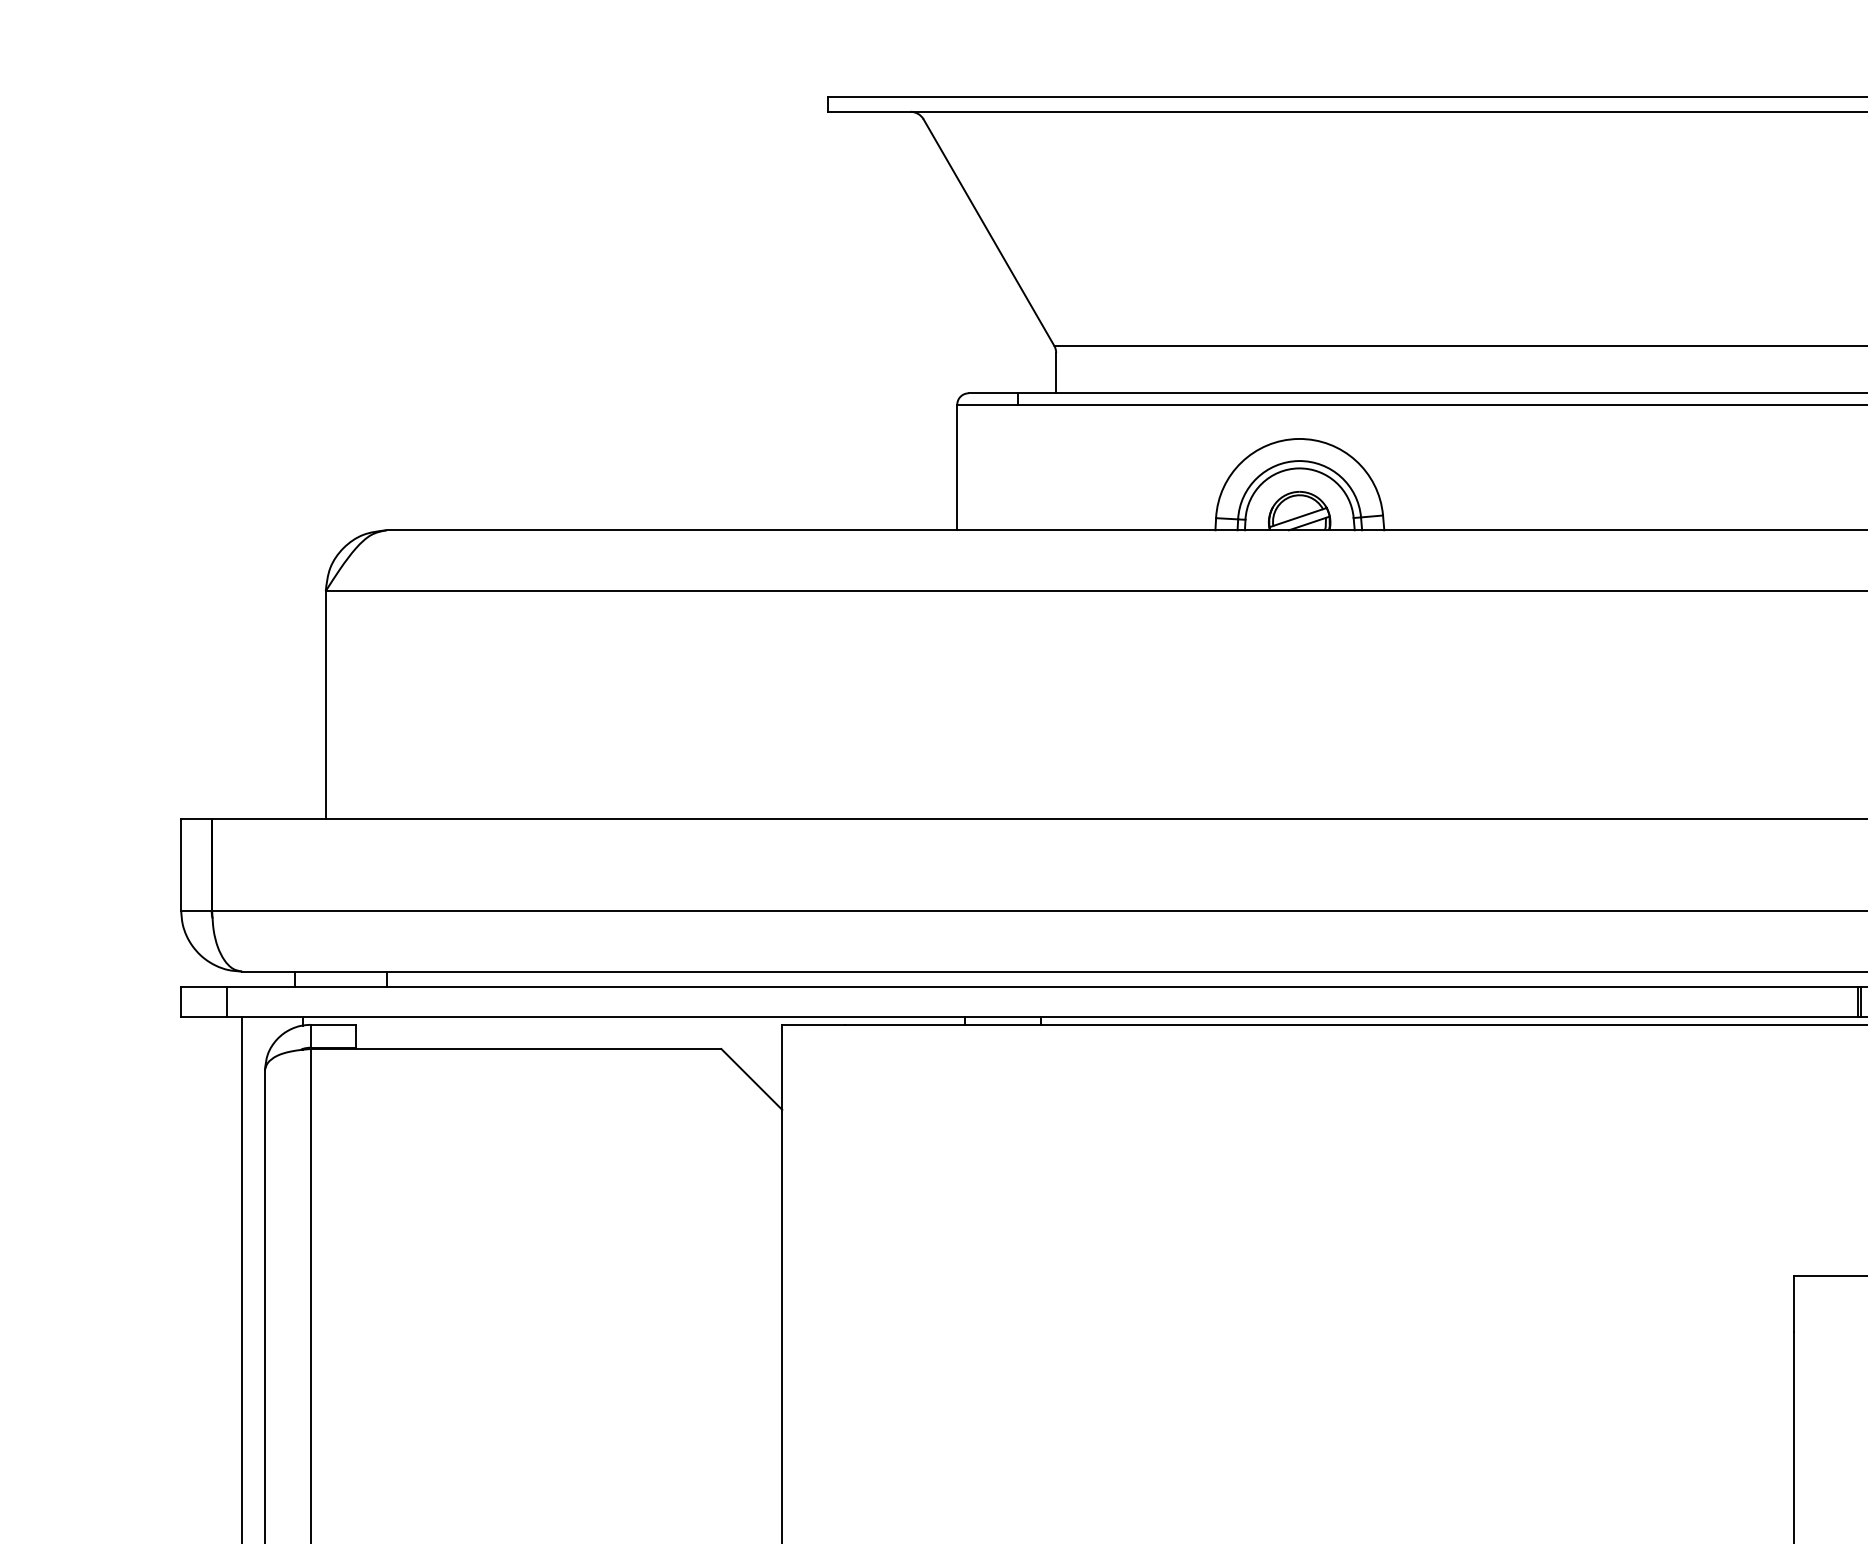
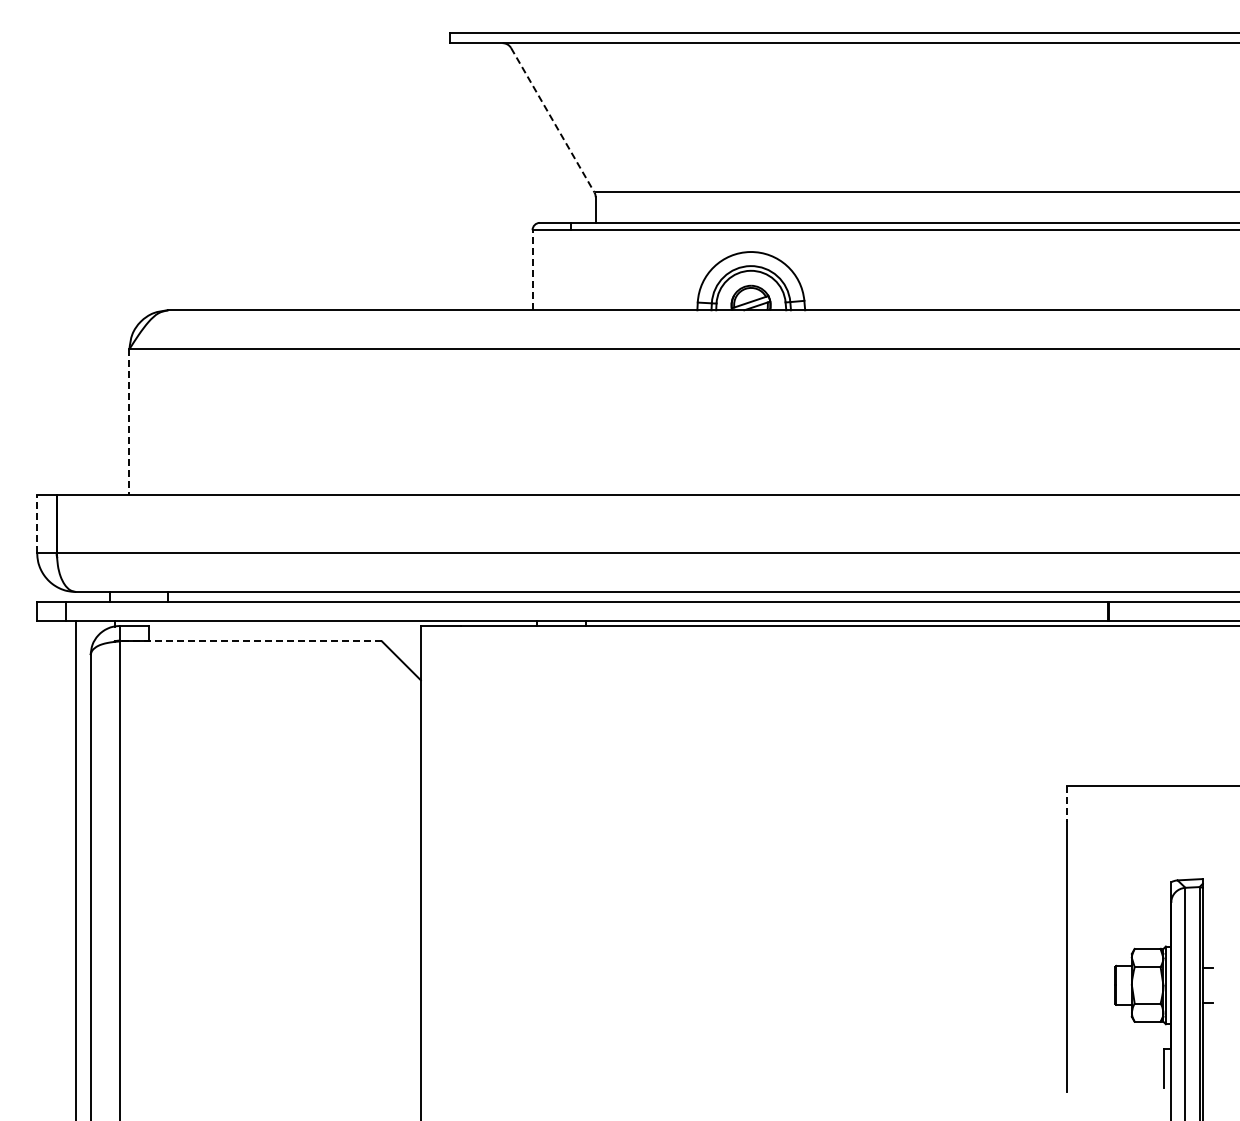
line: (990, 232) -> (553, 120), solid -> dashed
line: (957, 466) -> (532, 269), solid -> dashed
line: (325, 706) -> (129, 422), solid -> dashed
line: (181, 864) -> (37, 523), solid -> dashed
line: (515, 1049) -> (250, 641), solid -> dashed
line: (1793, 1304) -> (1066, 804), solid -> dashed

